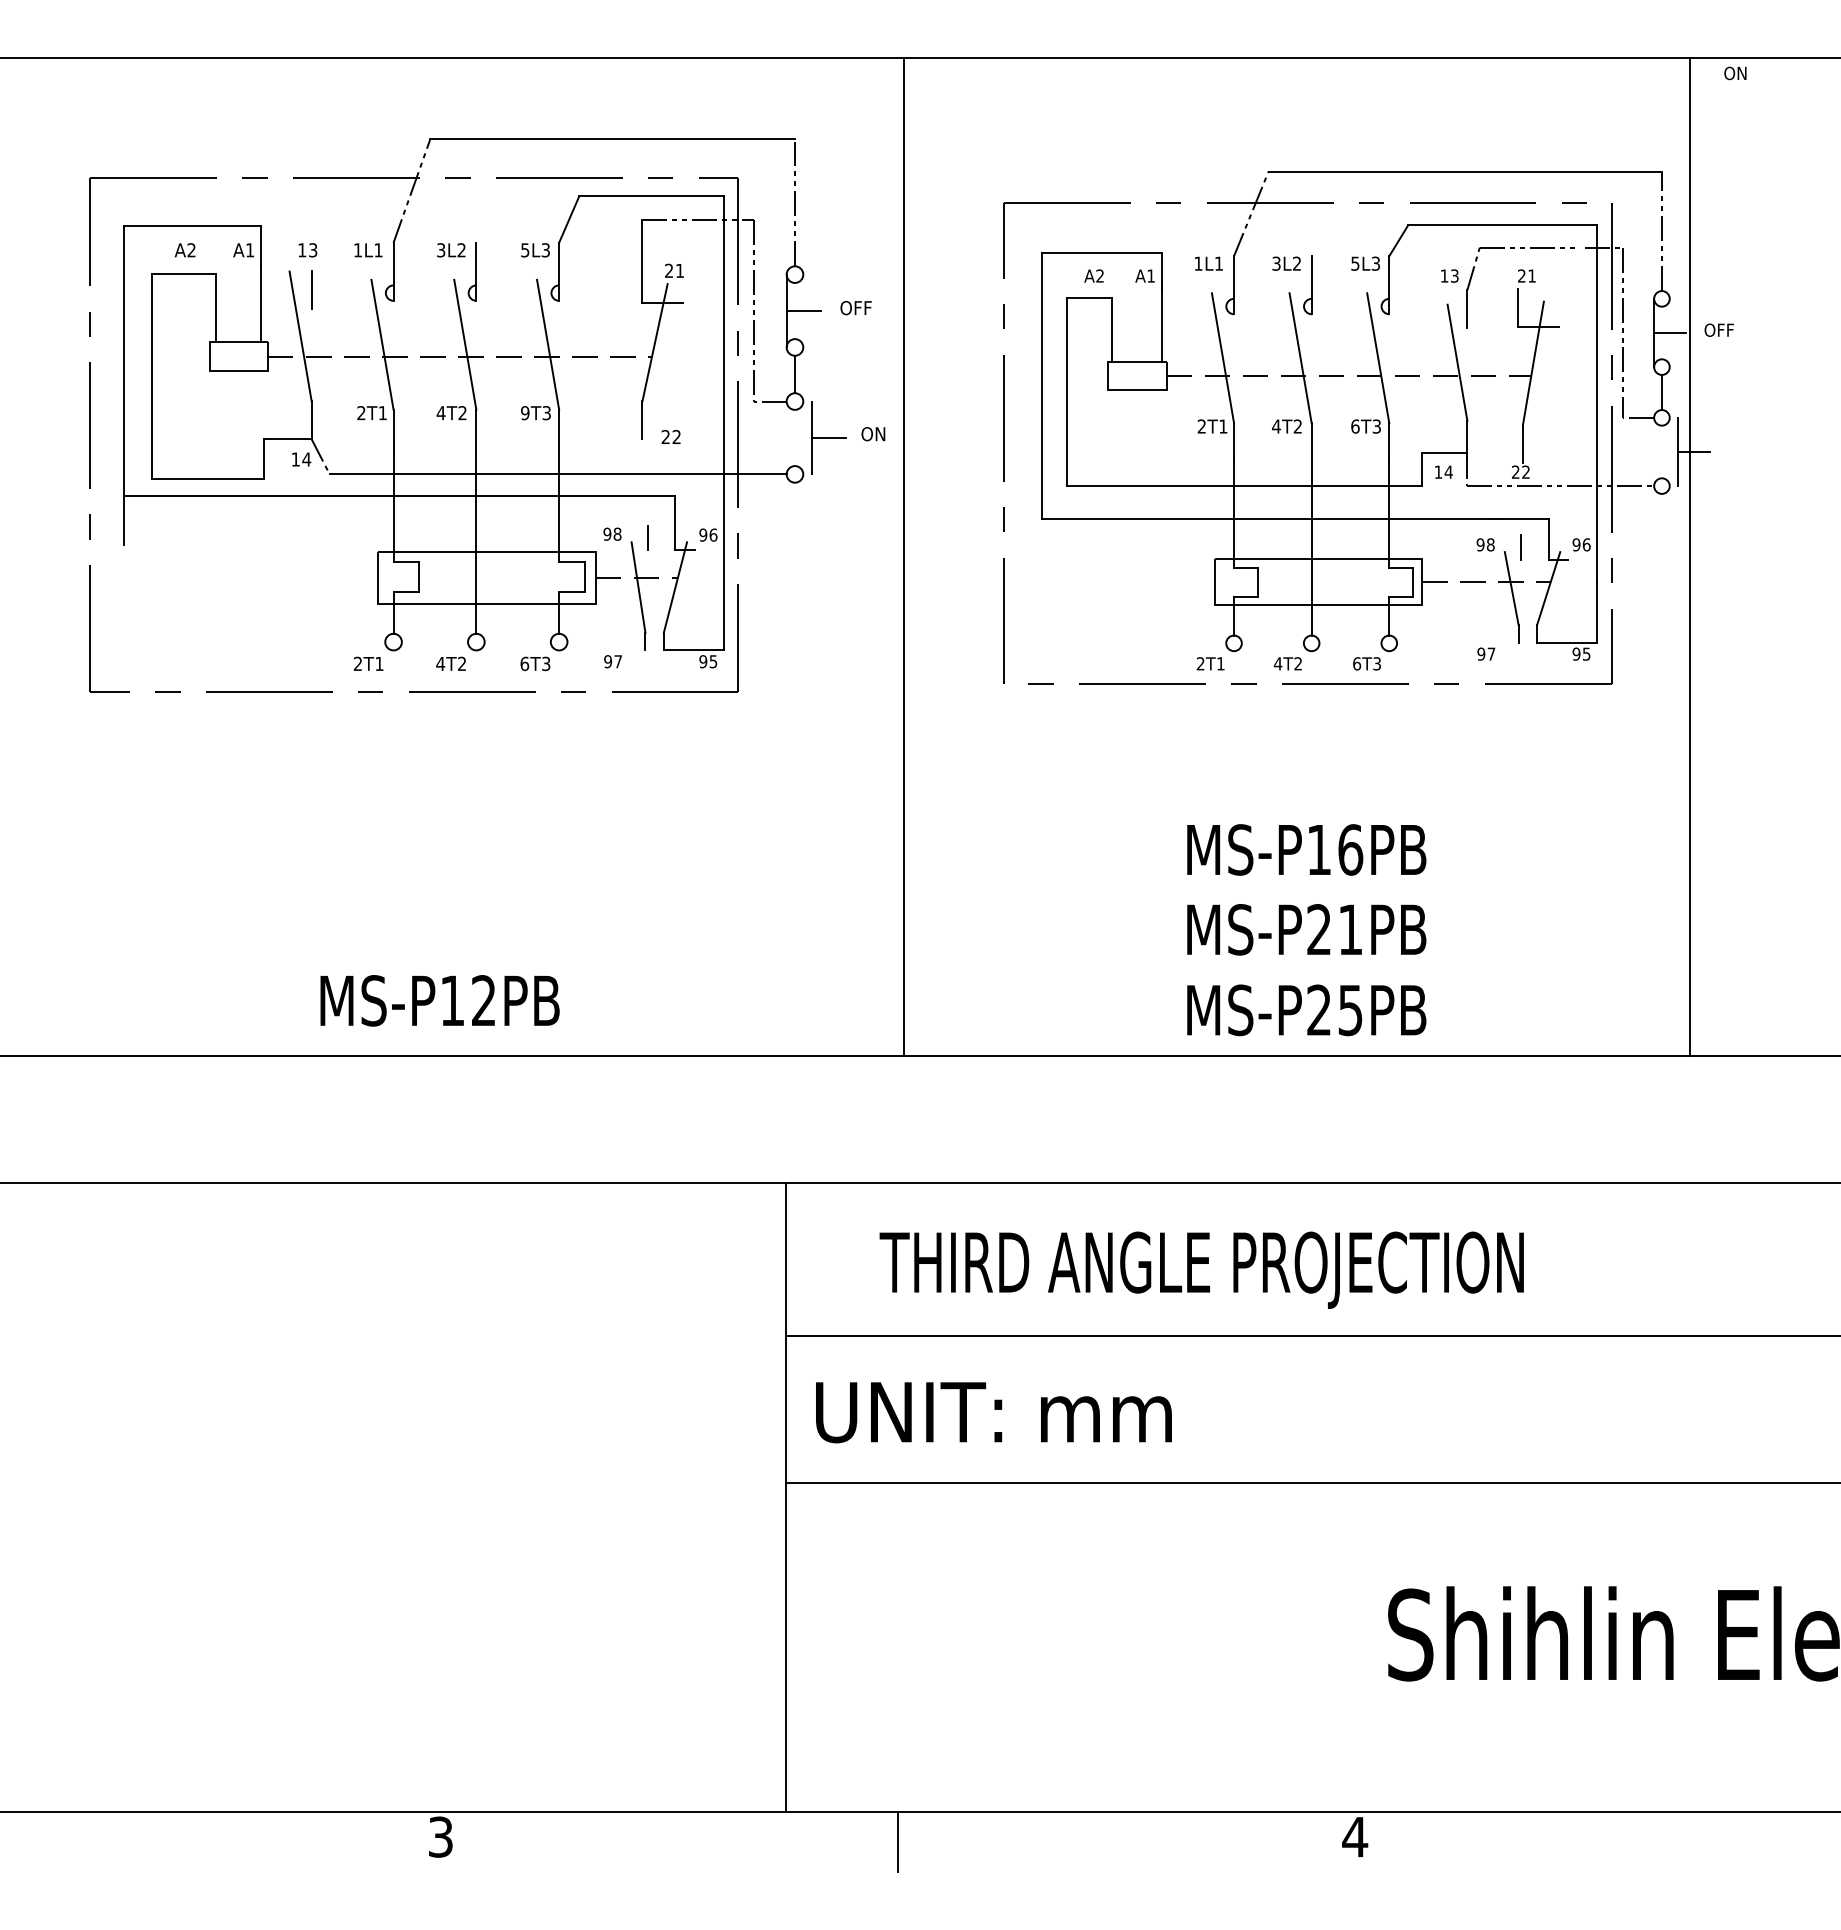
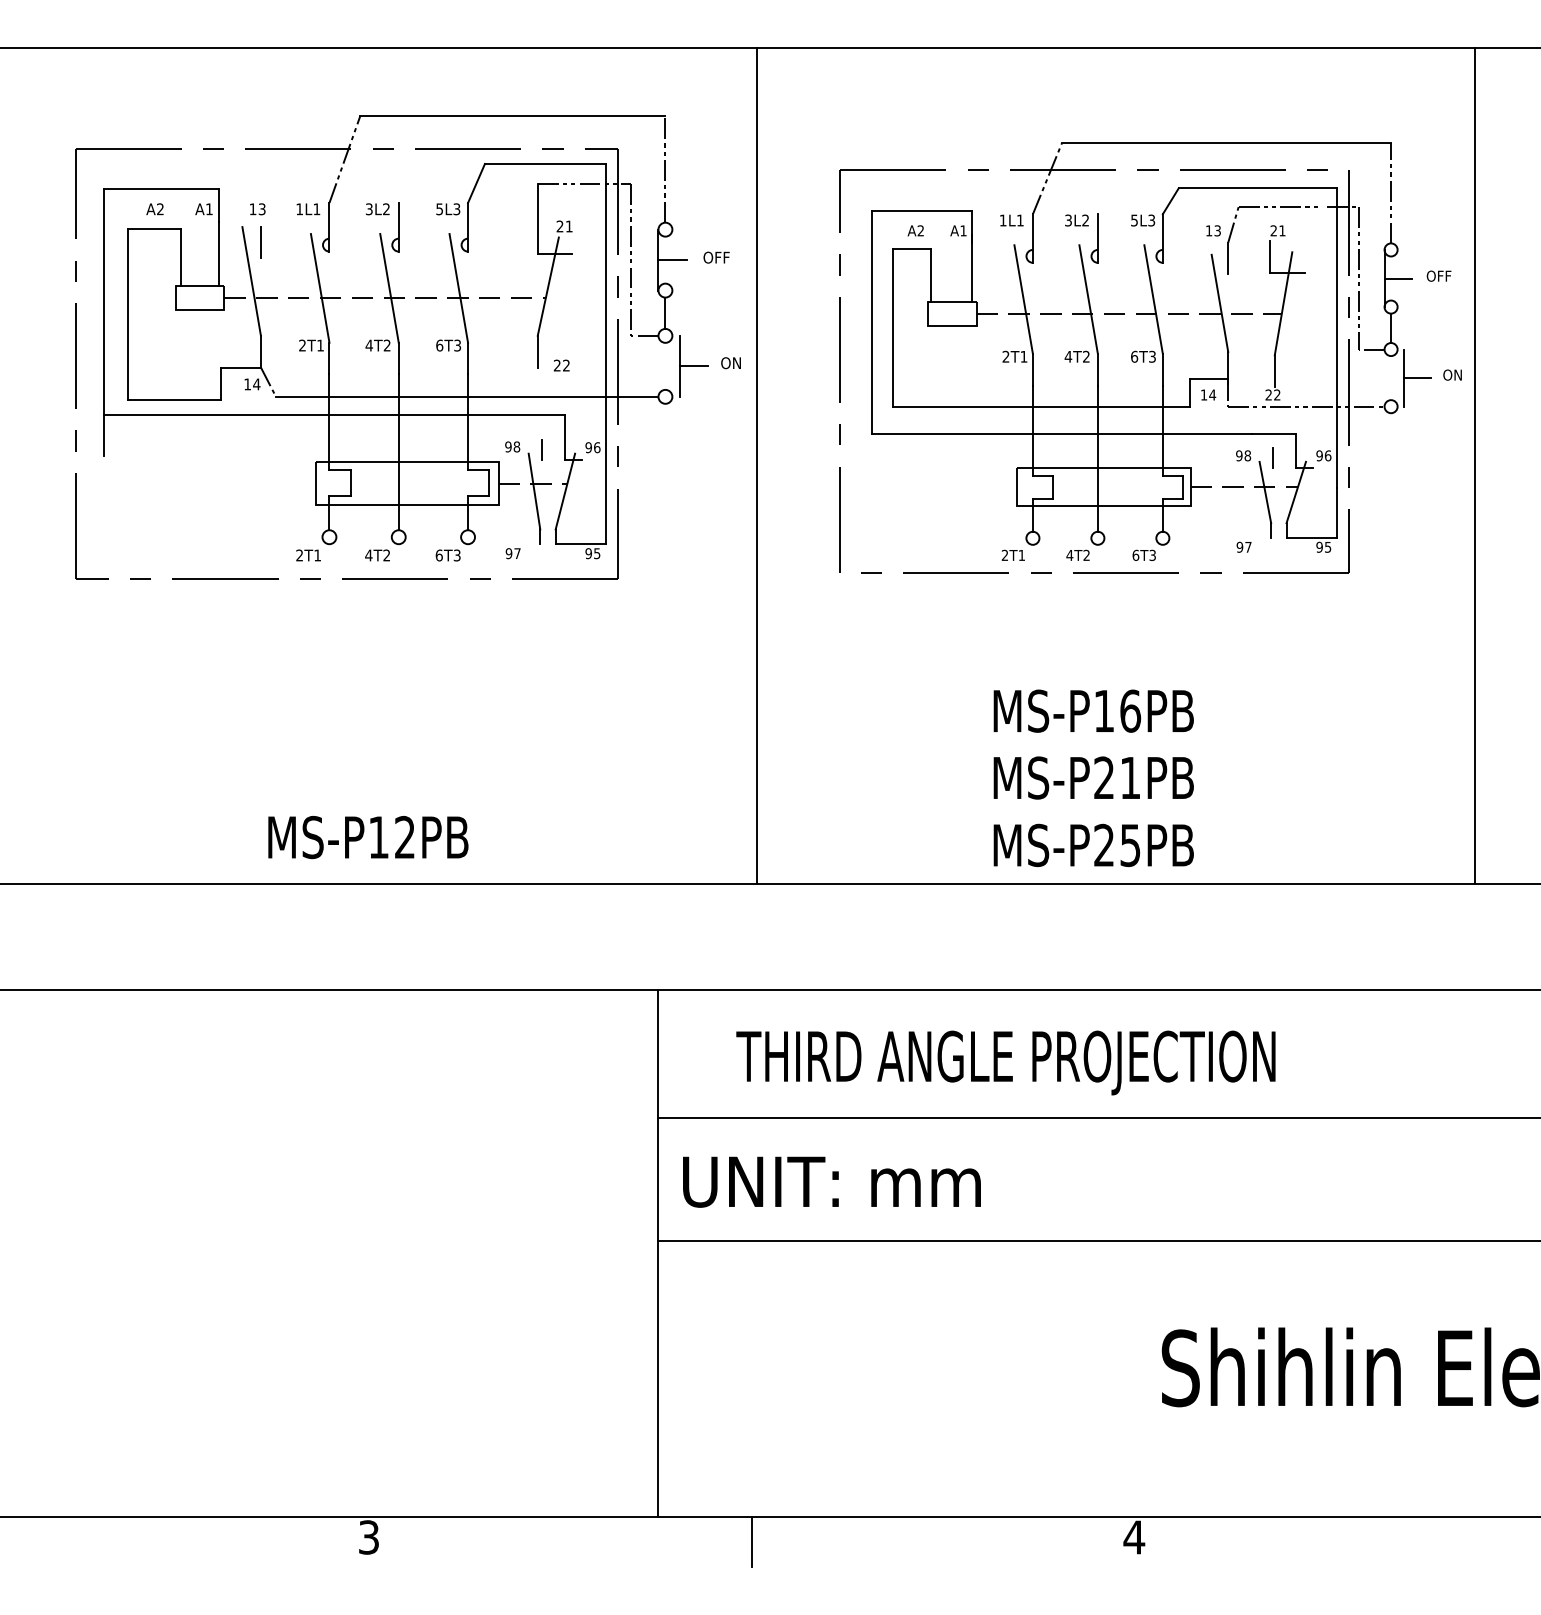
text: (1735, 73) -> (1452, 375), moved
text: (525, 413) -> (439, 345), 9T3 -> 6T3
line: (1690, 556) -> (1475, 465), moved

